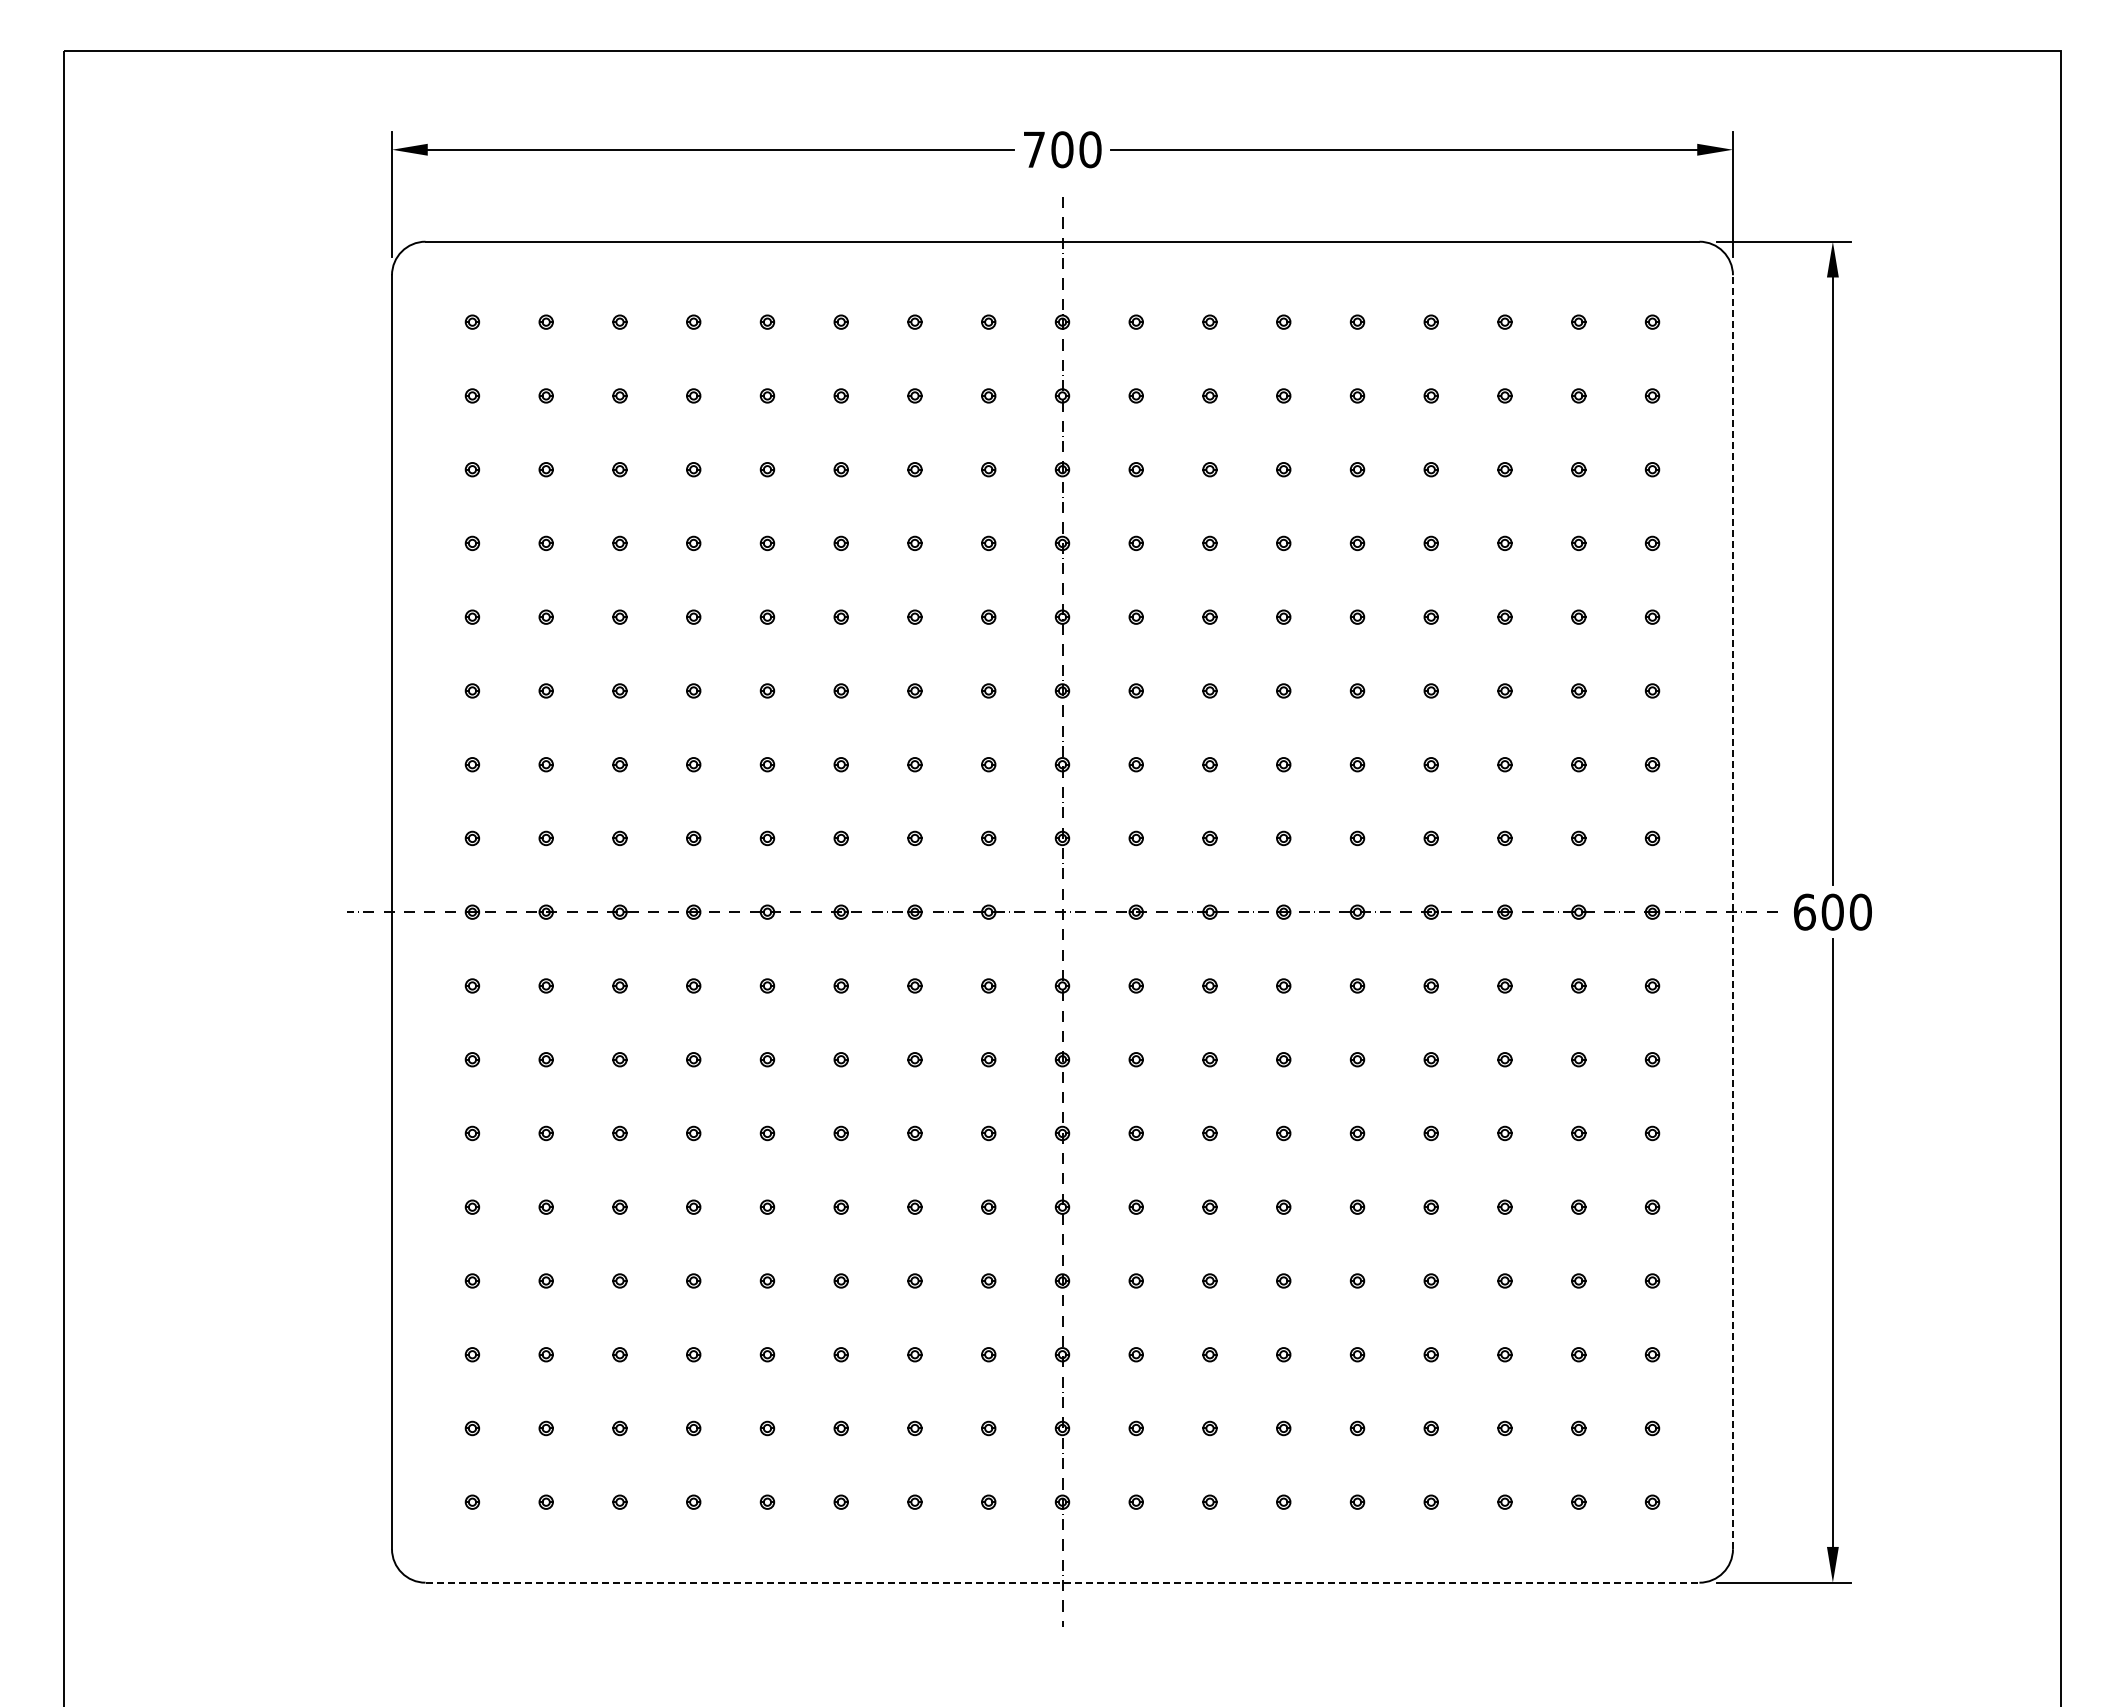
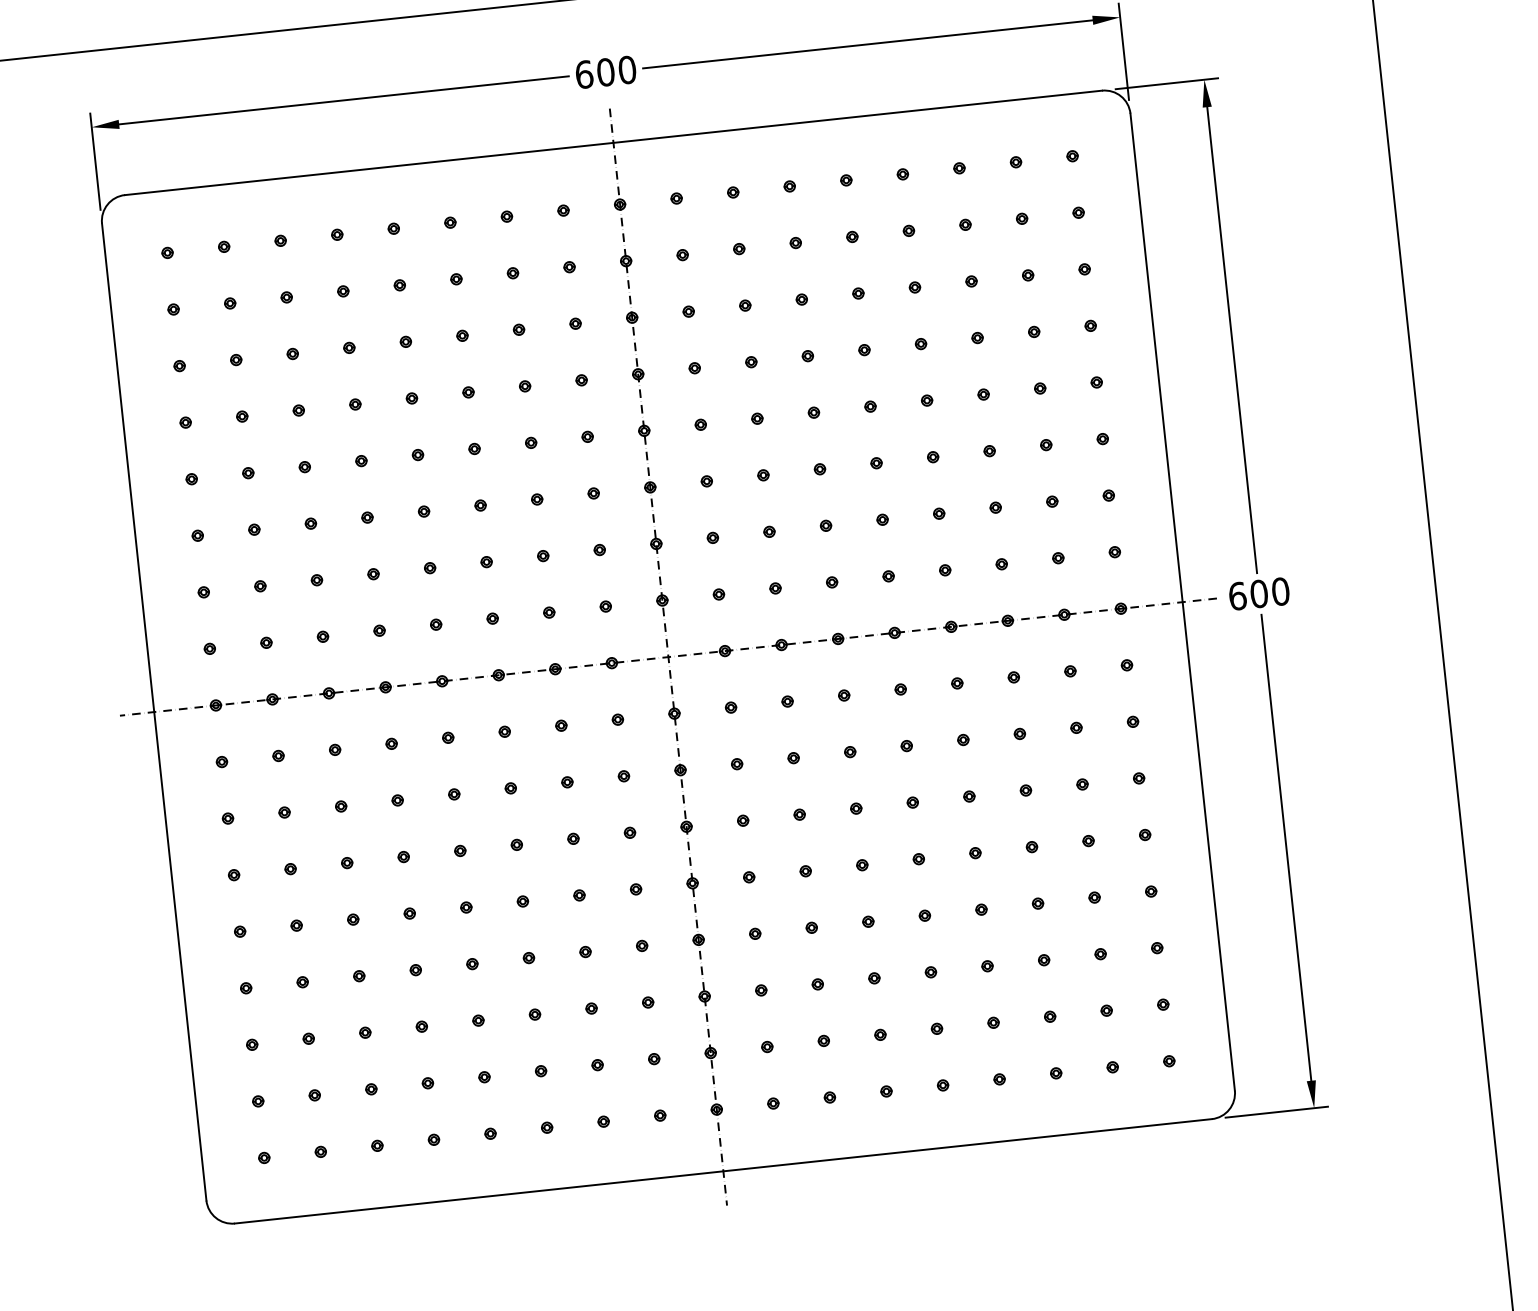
text: (1034, 149) -> (584, 74), 700 -> 600
line: (1732, 912) -> (1182, 602), dashed -> solid
line: (1062, 1582) -> (723, 1171), dashed -> solid

